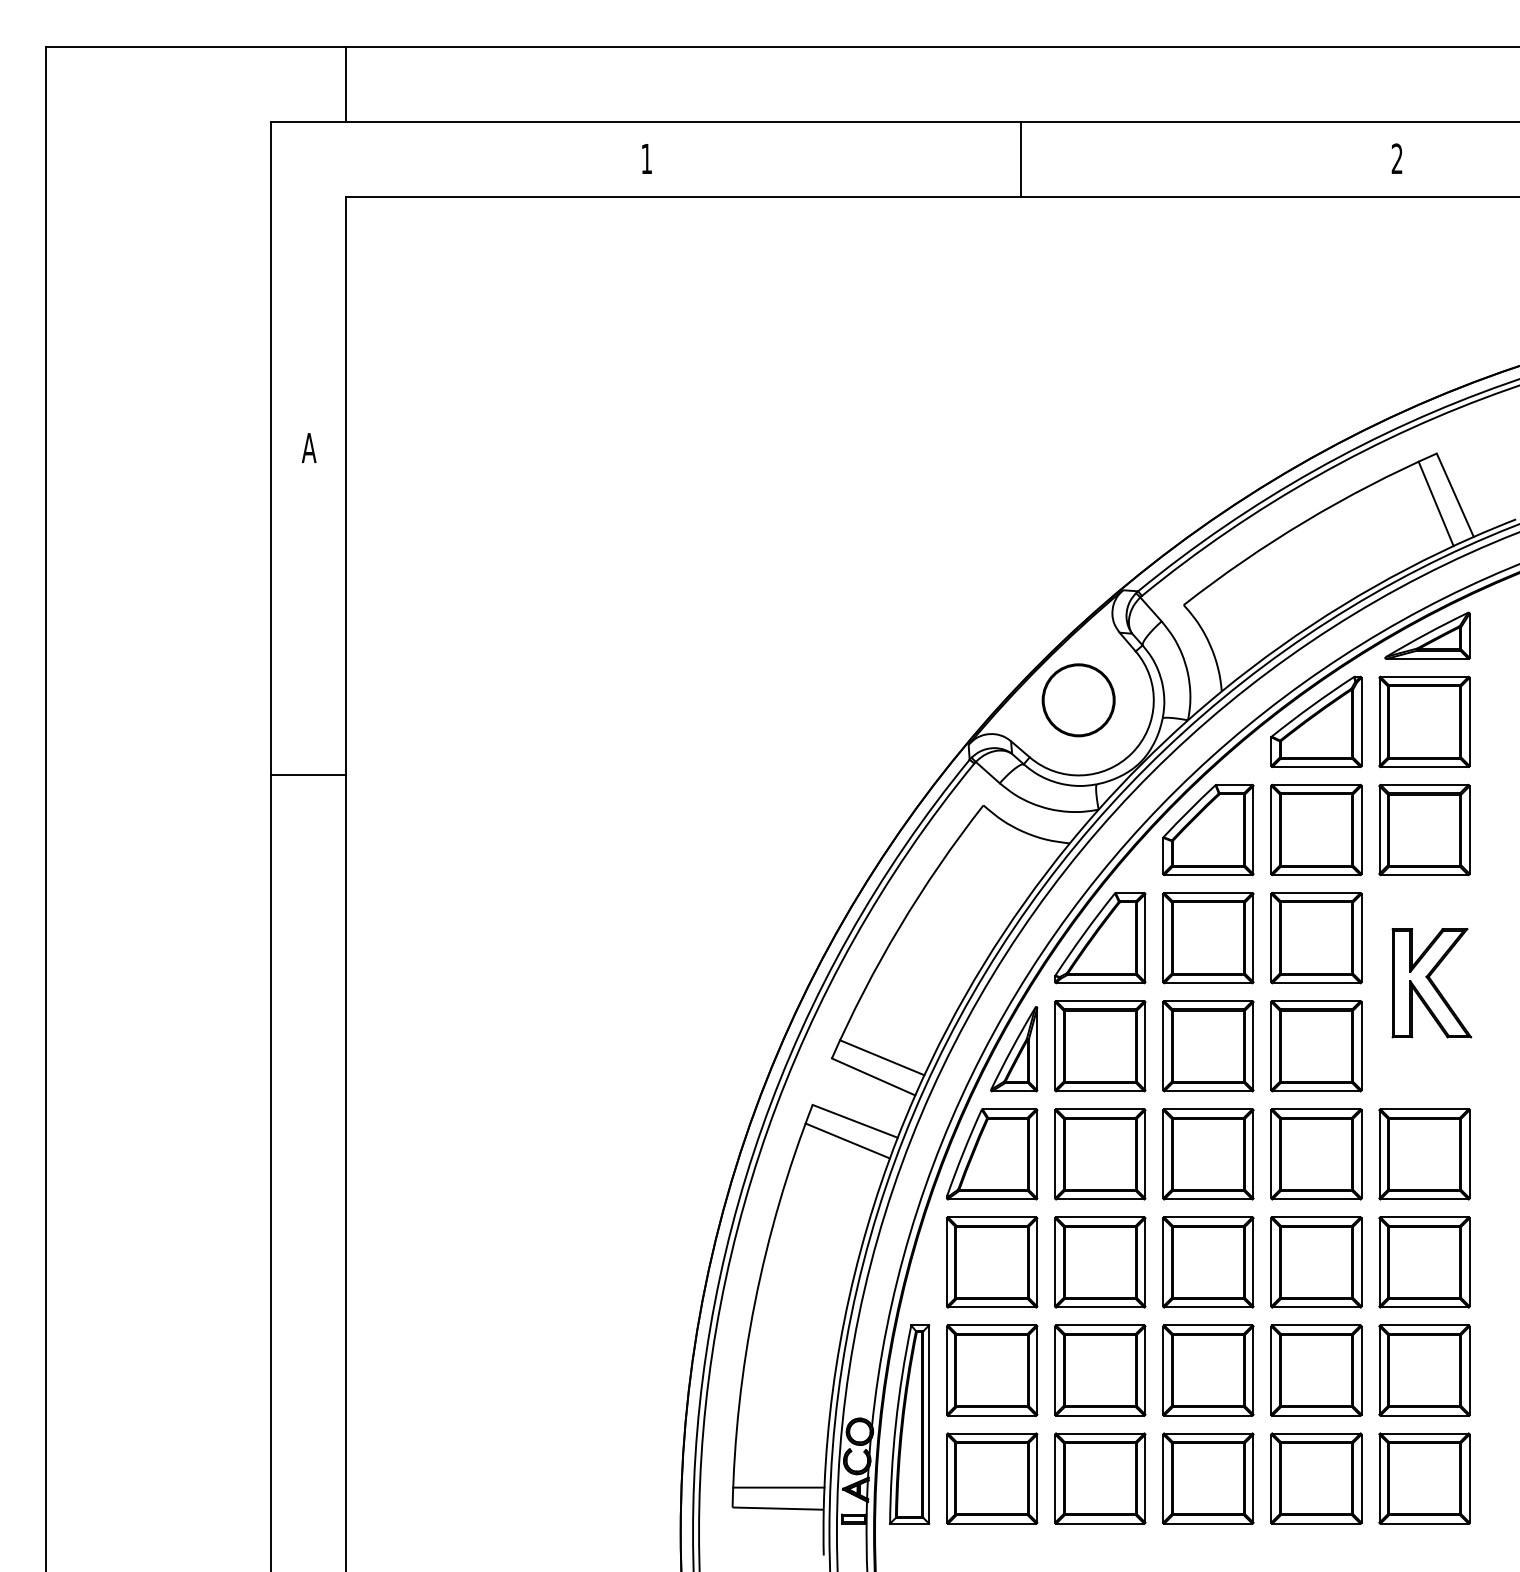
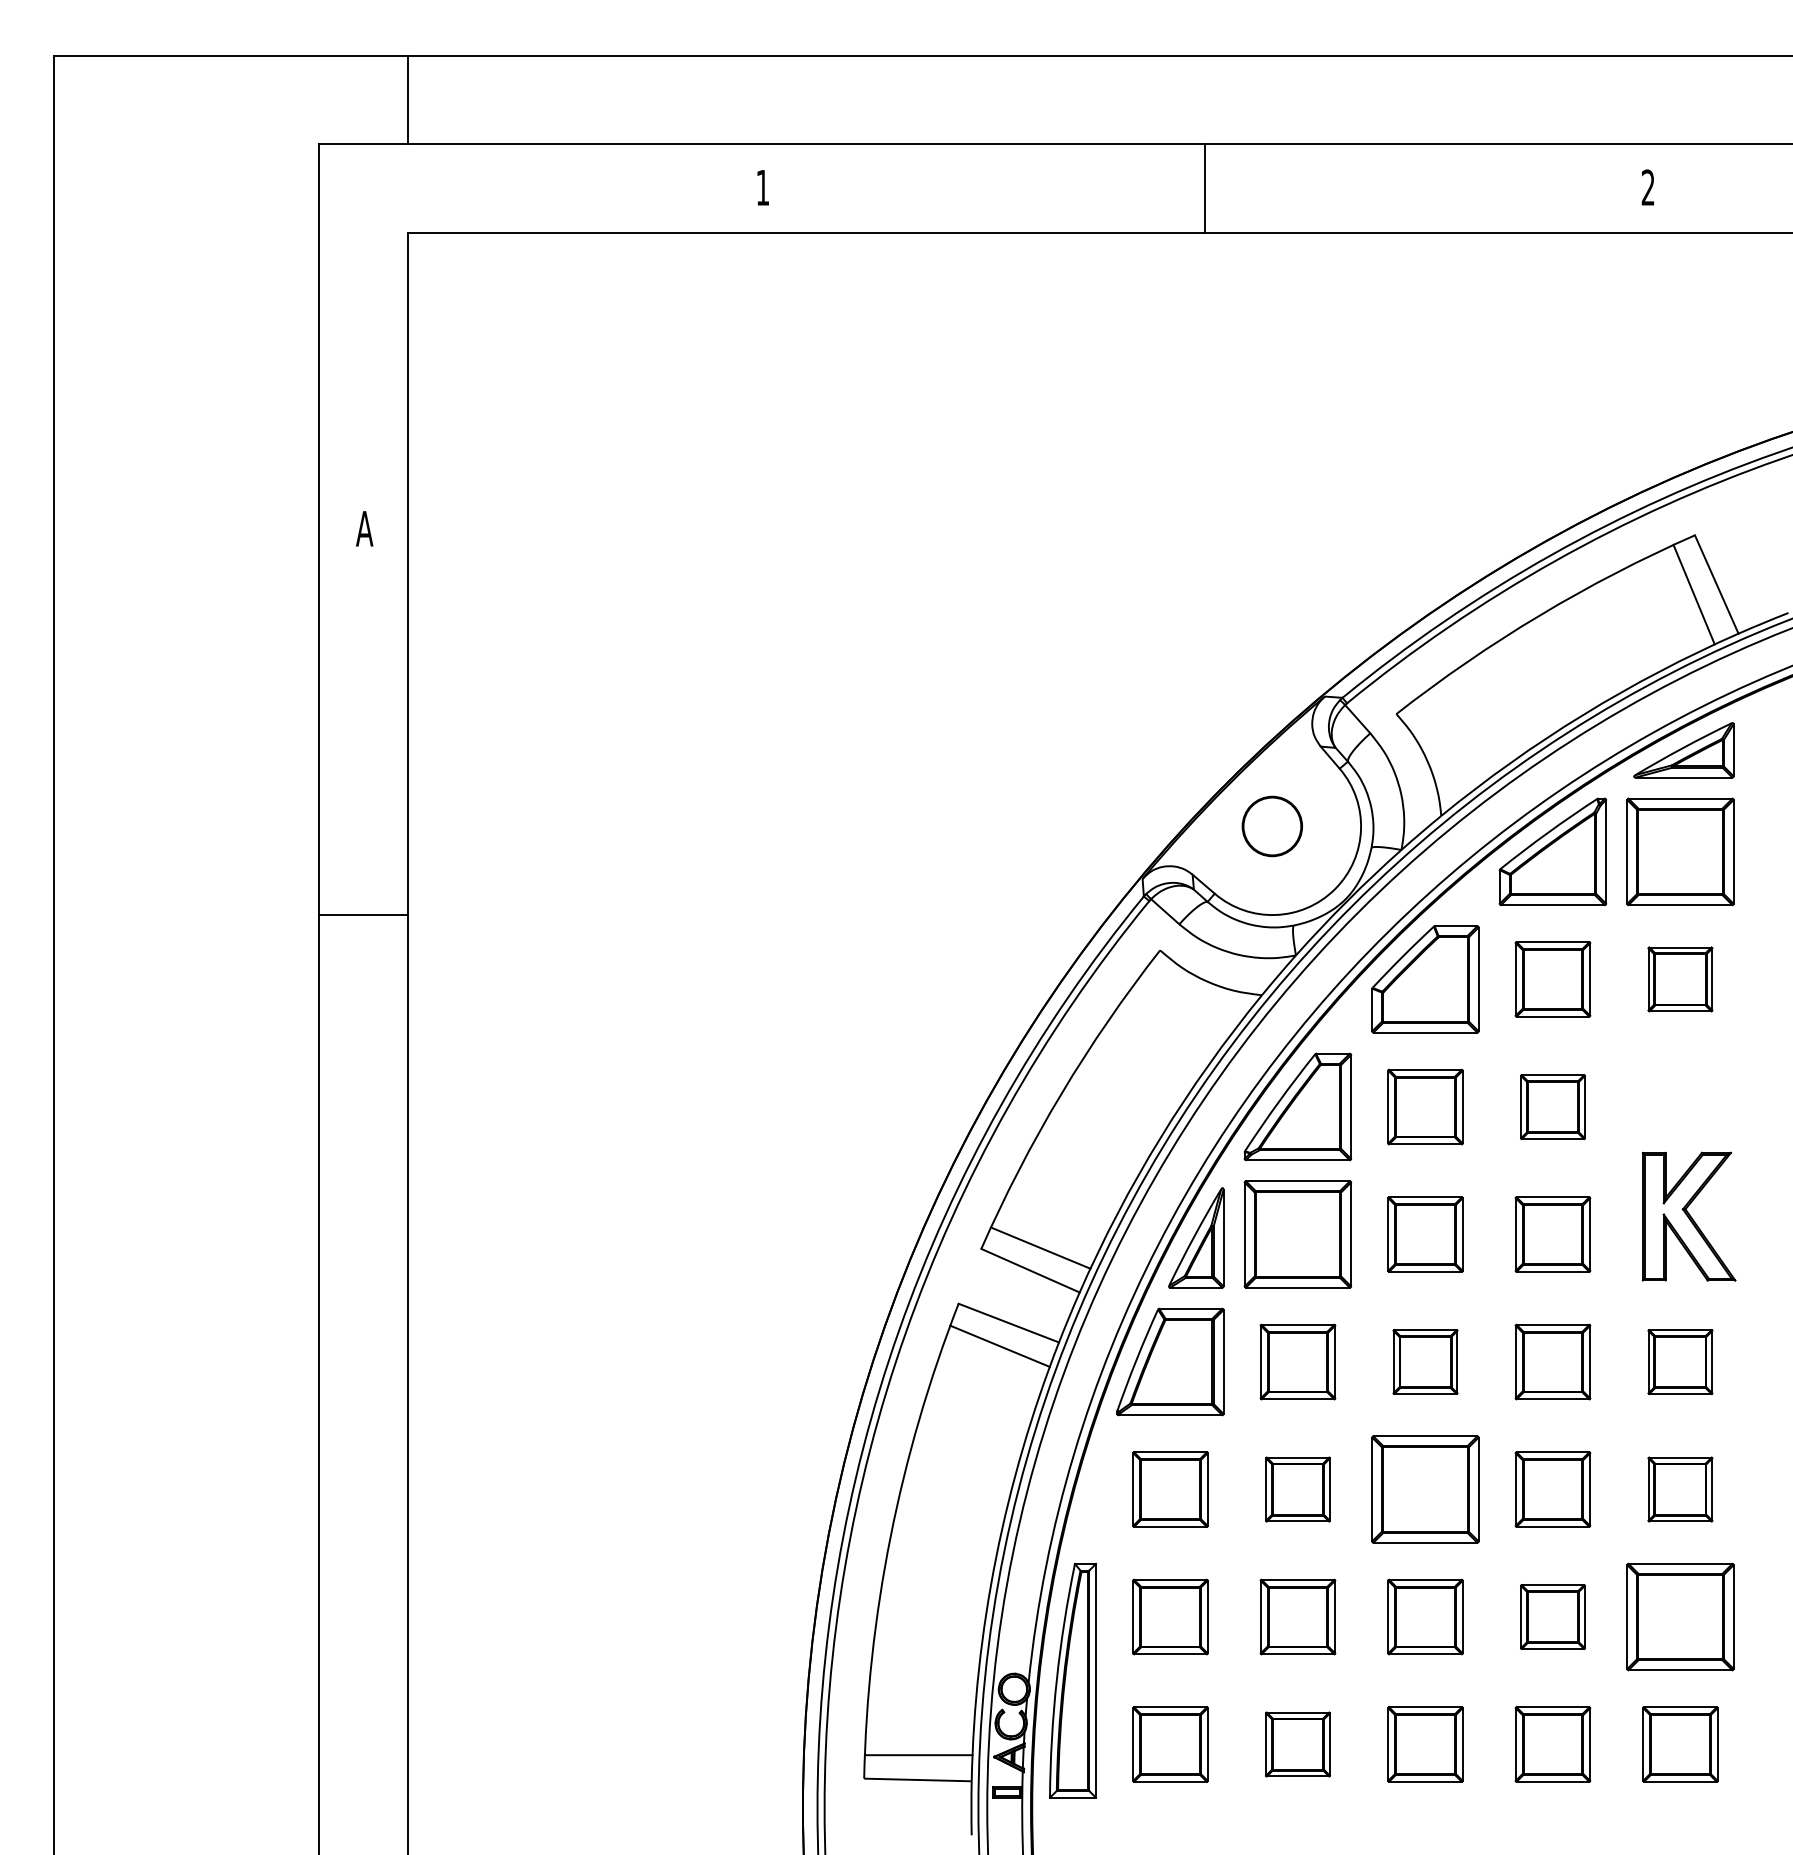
circle: (1078, 700) -> (1272, 826), size x0.7
part: (1316, 829) -> (1553, 978), size x0.7
part: (1424, 829) -> (1680, 978), size x0.6
part: (1208, 938) -> (1425, 1107), size x0.7
part: (1316, 938) -> (1553, 1107), size x0.6
part: (1431, 983) -> (1688, 1217), moved
part: (1208, 1046) -> (1425, 1234), size x0.7
part: (1316, 1046) -> (1553, 1234), size x0.7
part: (1100, 1154) -> (1298, 1362), size x0.7
part: (1208, 1154) -> (1425, 1362), size x0.6
part: (1316, 1154) -> (1553, 1362), size x0.7
part: (1424, 1154) -> (1680, 1362), size x0.6
part: (992, 1262) -> (1170, 1489), size x0.7
part: (1100, 1262) -> (1298, 1489), size x0.6
part: (1316, 1262) -> (1553, 1489), size x0.7
part: (1424, 1262) -> (1680, 1489), size x0.6
part: (992, 1370) -> (1170, 1617), size x0.7
part: (1100, 1370) -> (1298, 1617), size x0.7
part: (1208, 1370) -> (1425, 1617), size x0.7
part: (1316, 1370) -> (1553, 1617), size x0.6
part: (992, 1478) -> (1170, 1744), size x0.7
part: (1100, 1478) -> (1298, 1744), size x0.6
part: (1208, 1478) -> (1425, 1744), size x0.7
part: (1316, 1478) -> (1553, 1744), size x0.7
part: (1424, 1478) -> (1680, 1744), size x0.7

